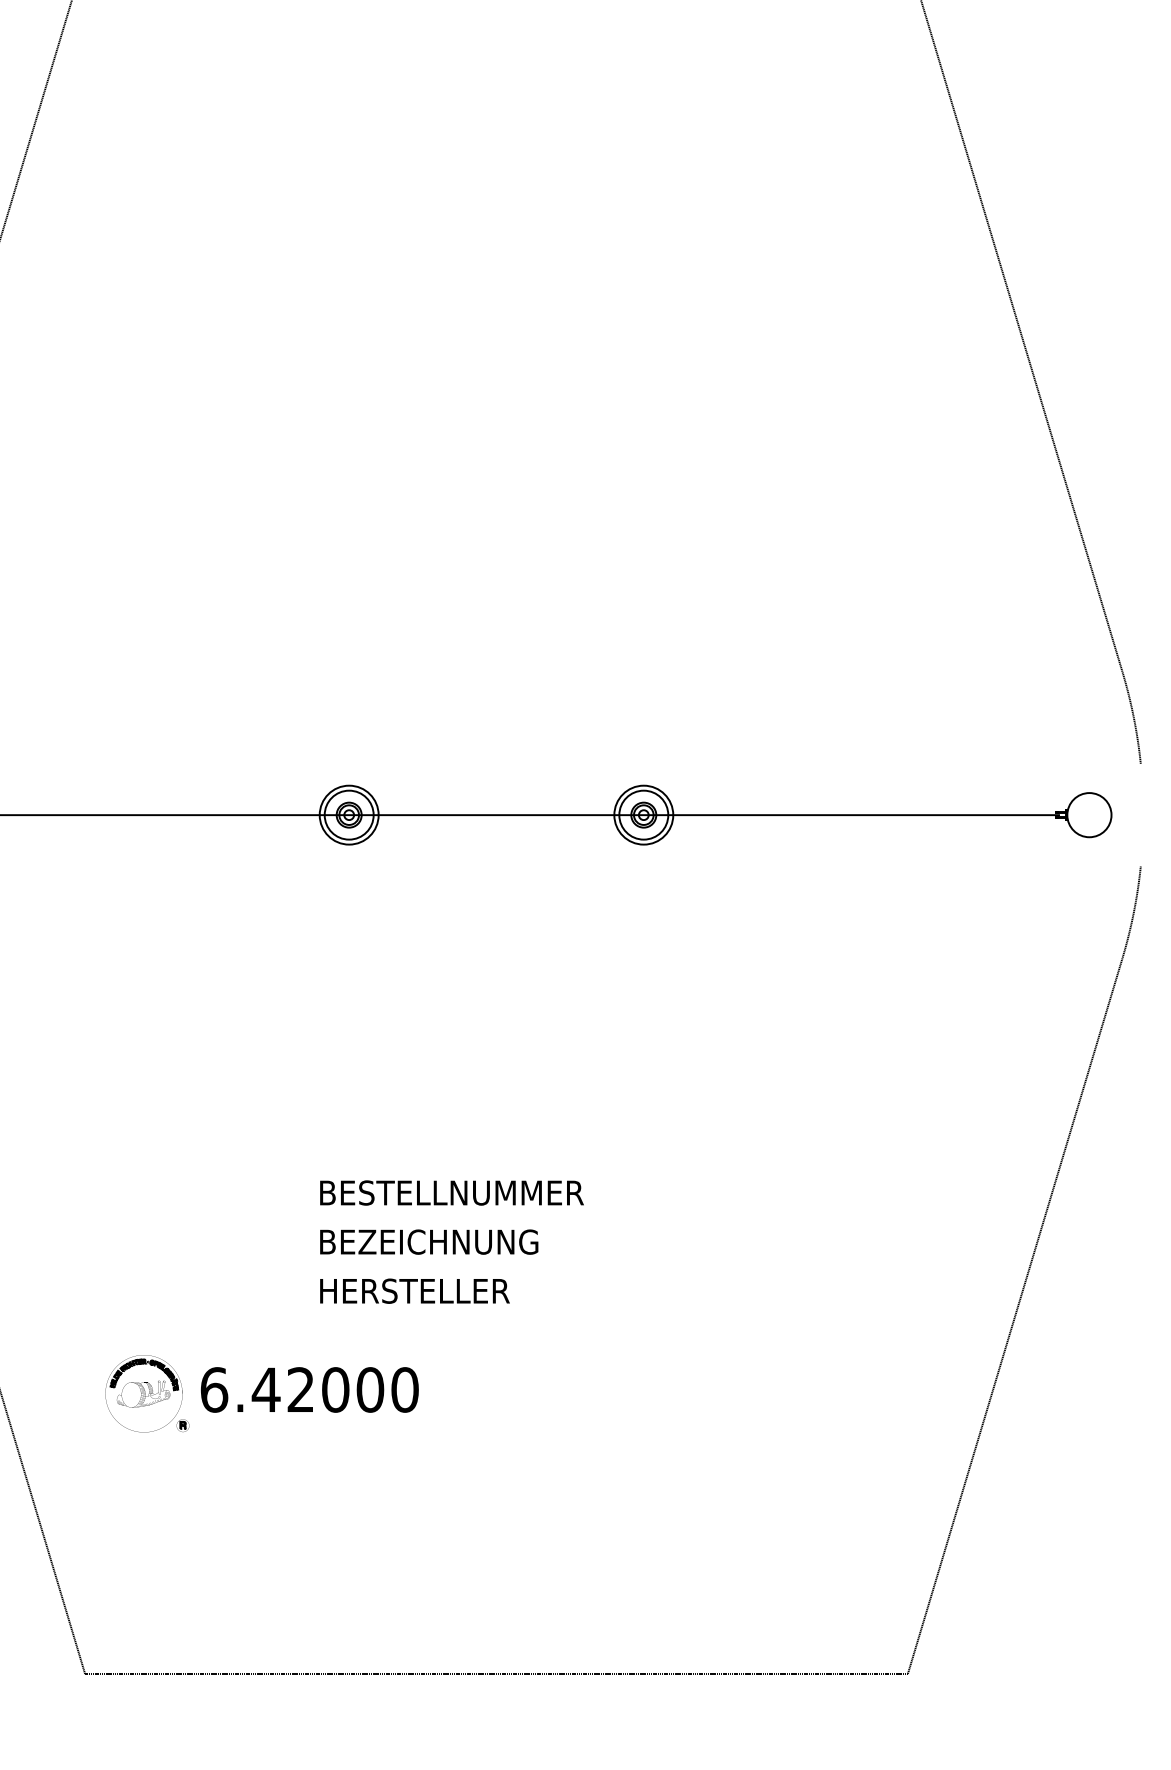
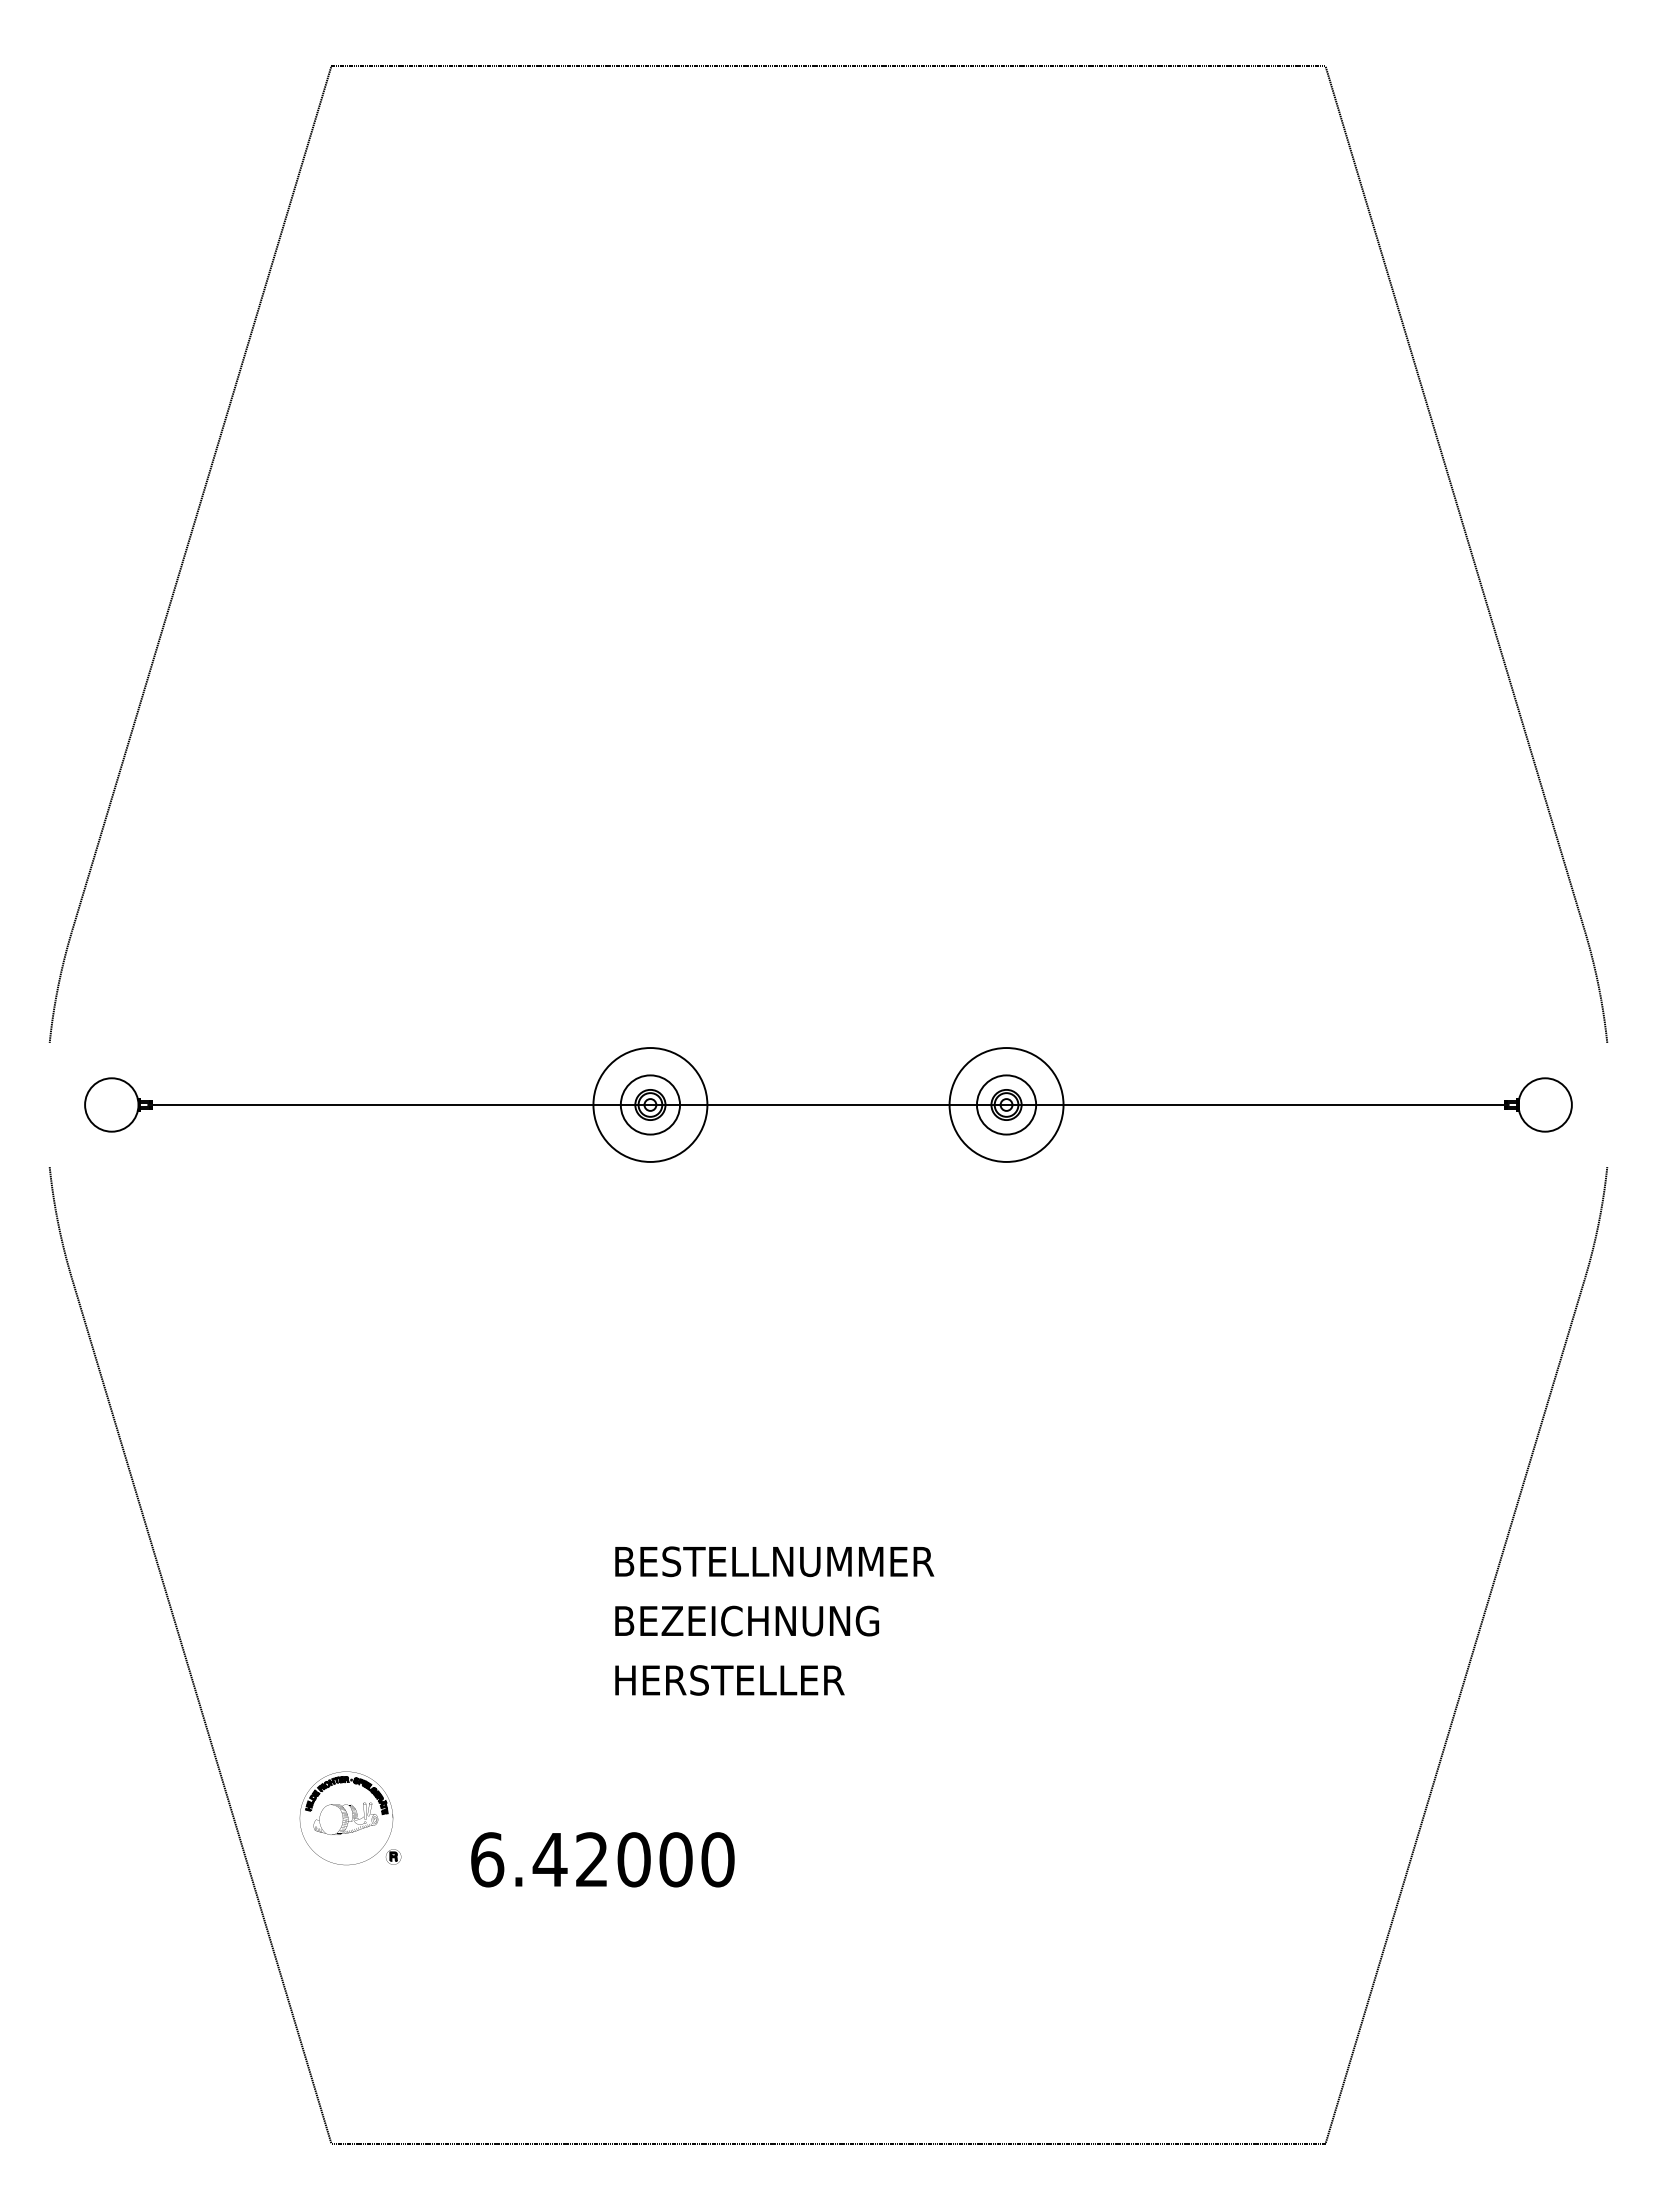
circle: (349, 814) -> (650, 1104), size x1.6
circle: (643, 814) -> (1006, 1104), size x1.6
text: (309, 1389) -> (602, 1859), moved
part: (147, 1393) -> (350, 1818), moved

